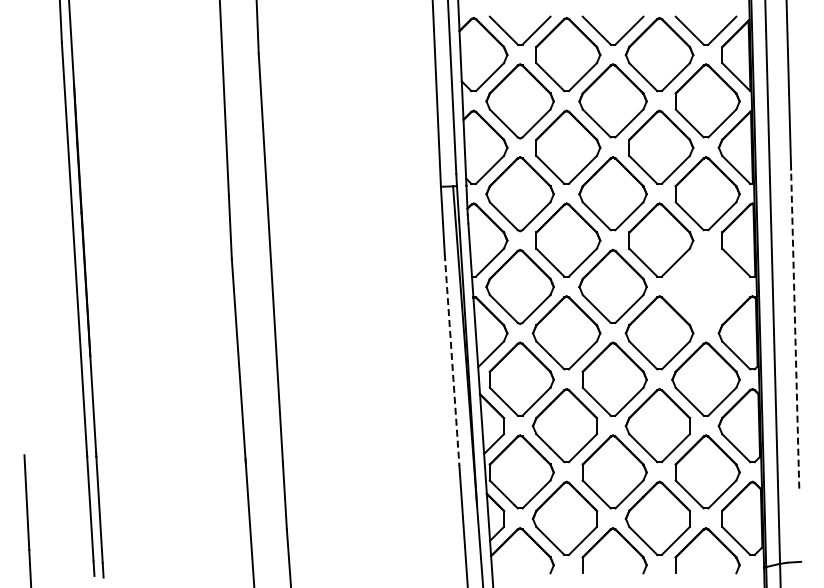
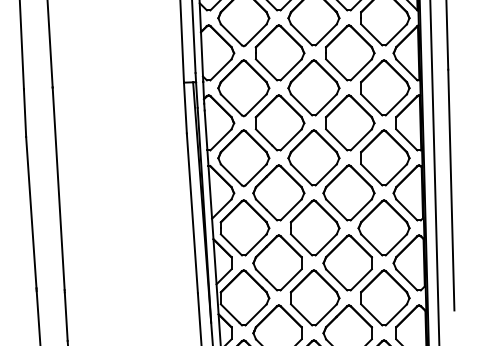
part: (707, 286) -> (385, 157), added
line: (795, 329) -> (451, 190), dashed -> solid
line: (452, 360) -> (192, 213), dashed -> solid

